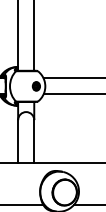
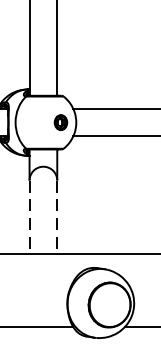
line: (18, 141) -> (30, 217), solid -> dashed
line: (34, 141) -> (57, 217), solid -> dashed

